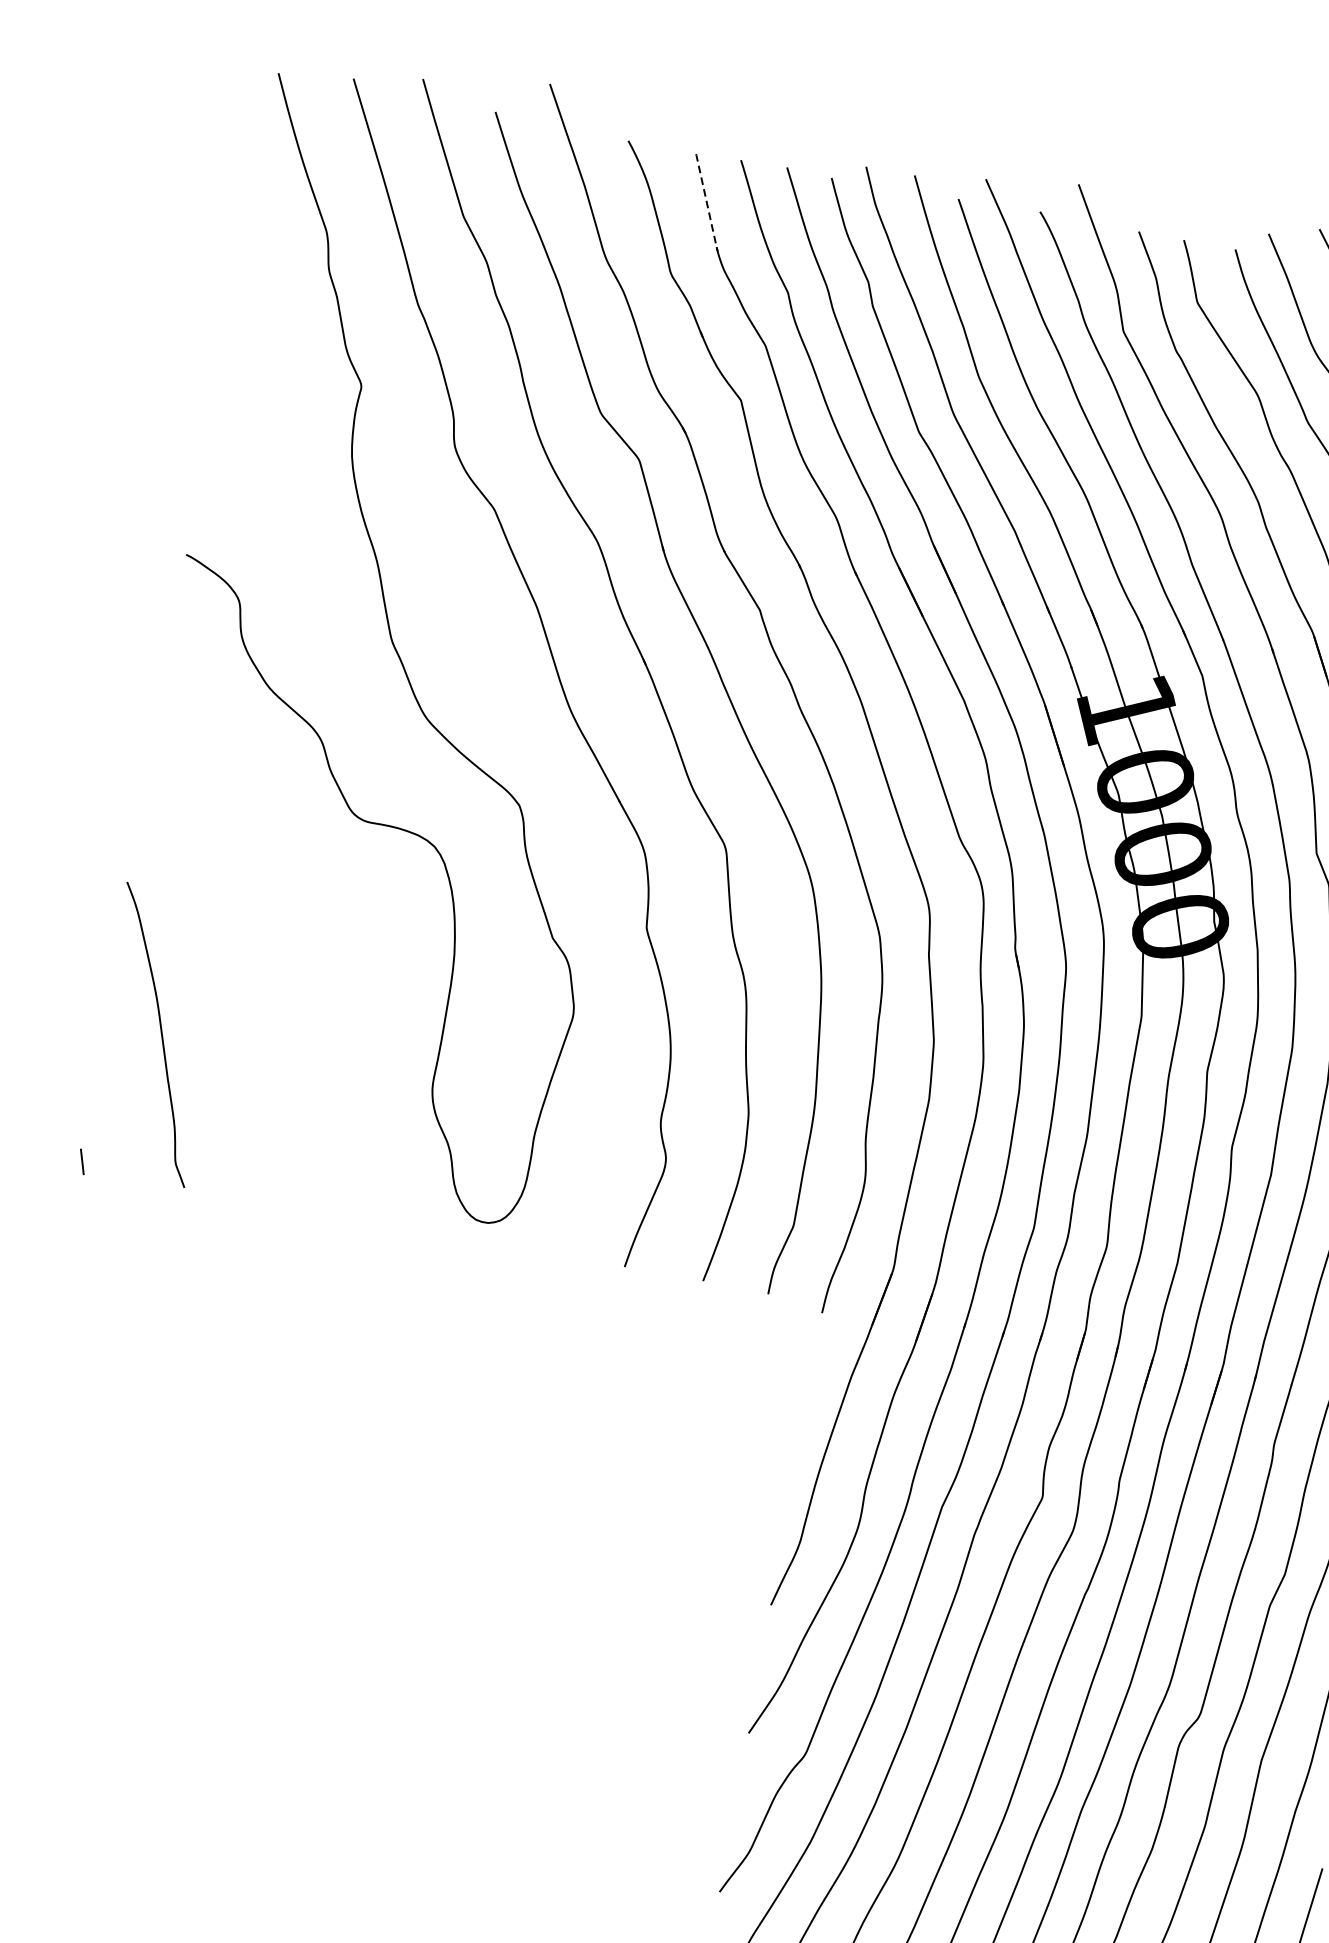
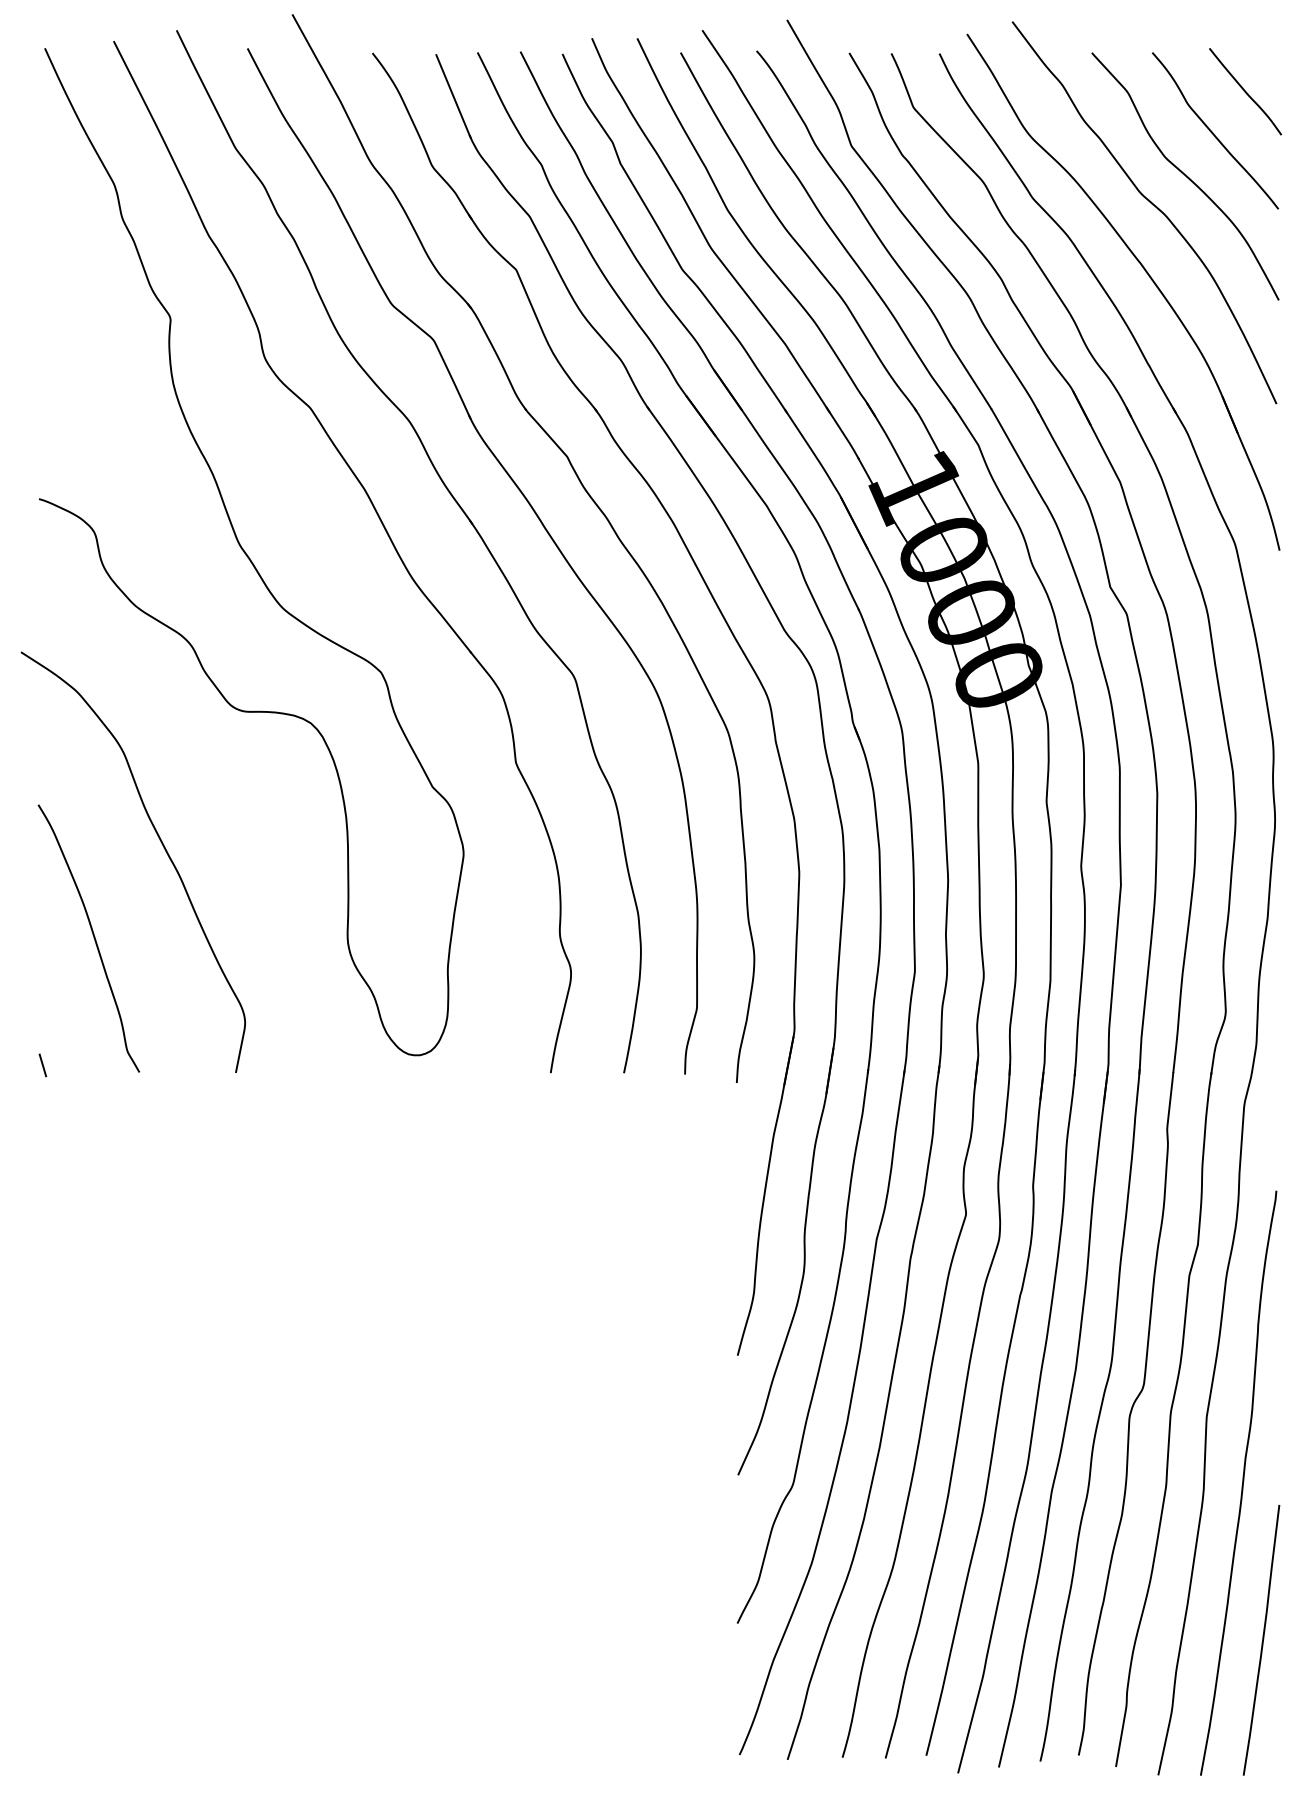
line: (706, 202) -> (453, 96), dashed -> solid
curve: (251, 947) -> (161, 844), added

